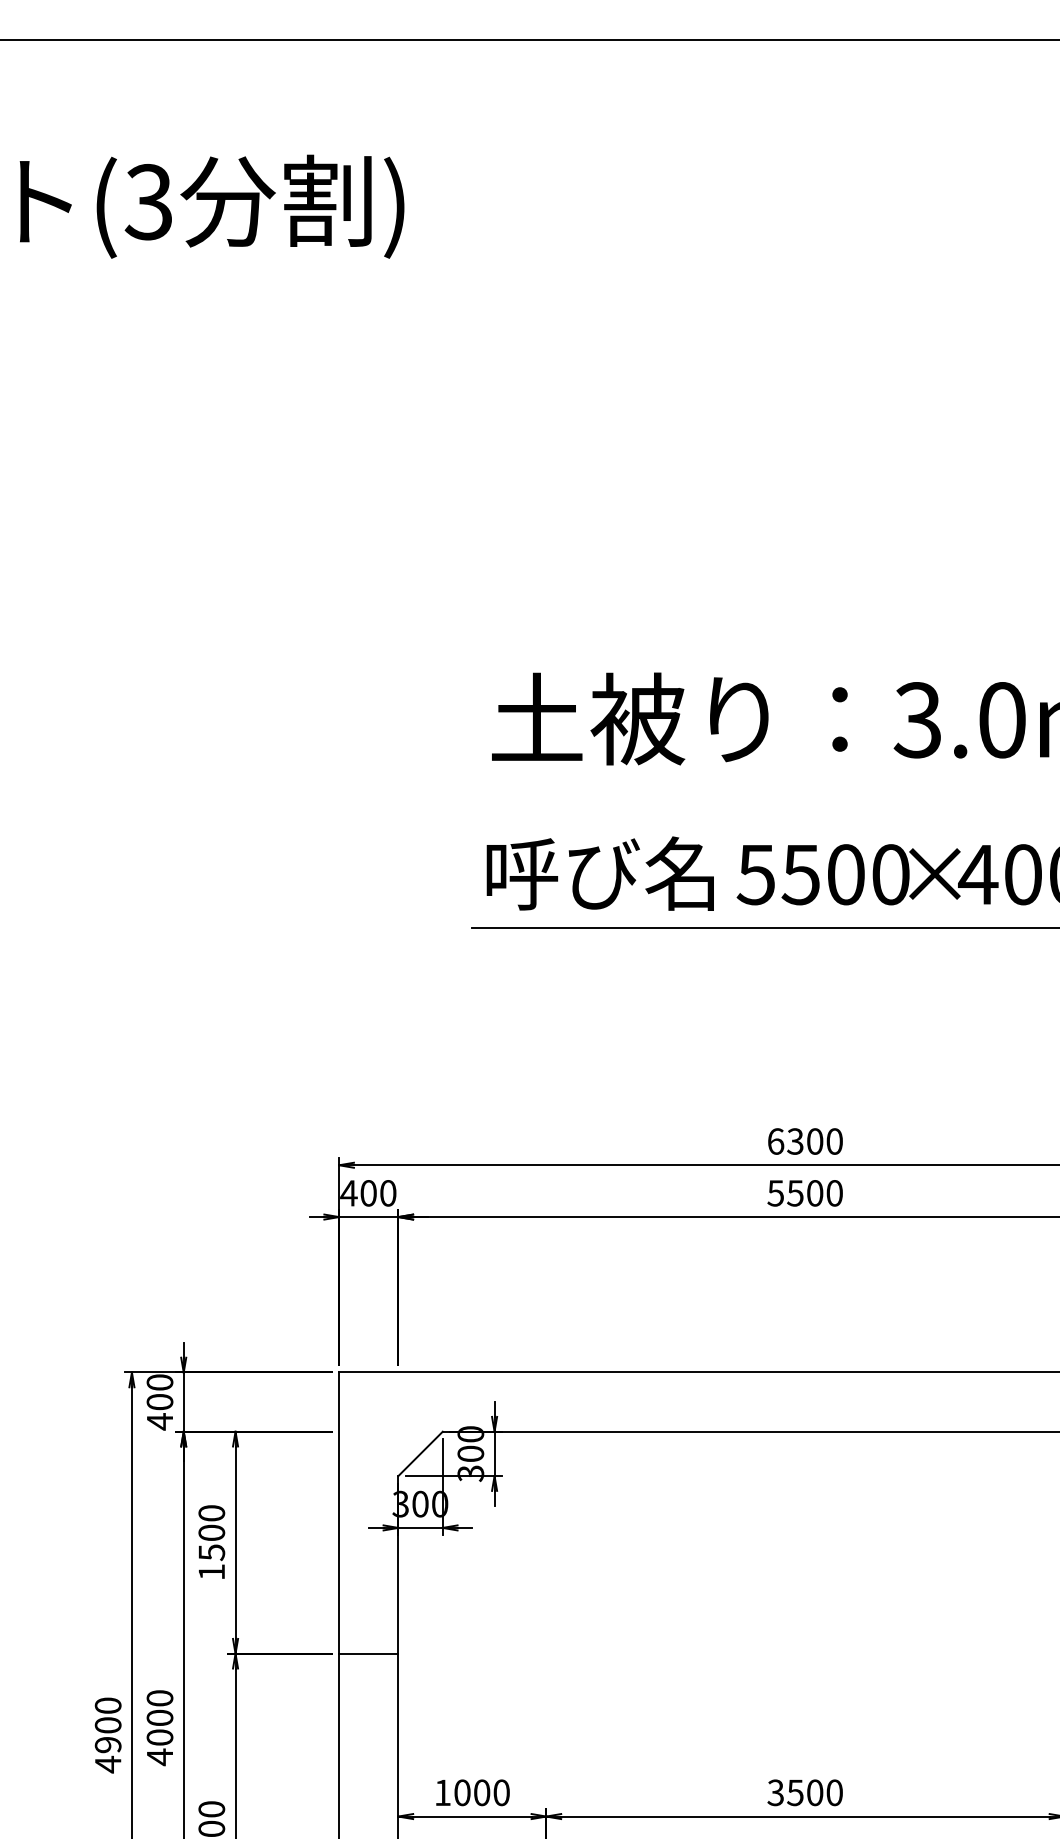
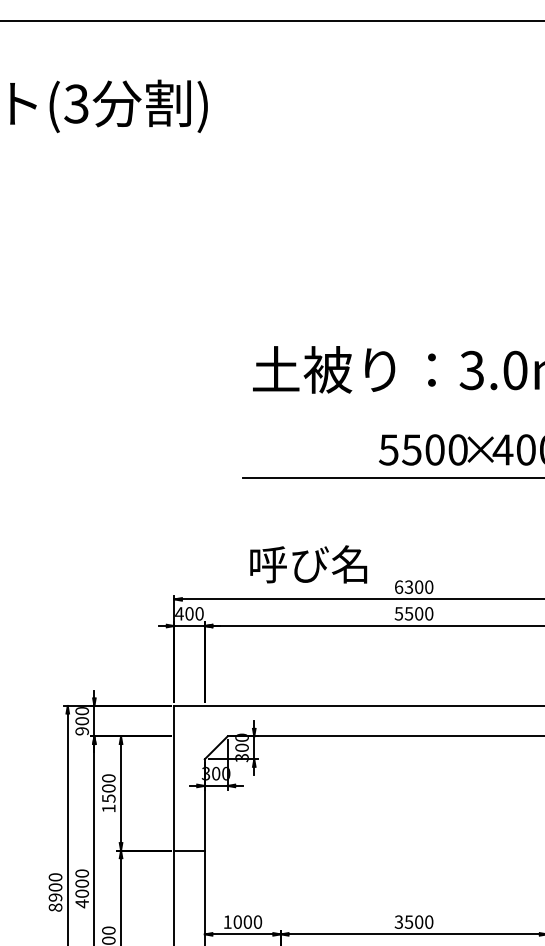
text: (599, 873) -> (308, 564), moved
text: (158, 1420) -> (81, 730), 400 -> 900
text: (108, 1764) -> (55, 907), 4900 -> 8900

